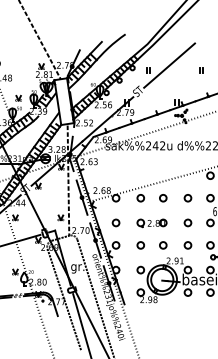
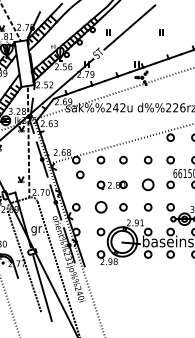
circle: (115, 222) -> (79, 174), moved
circle: (187, 222) -> (147, 184), size x1.6
circle: (140, 245) -> (100, 207), size x1.6

